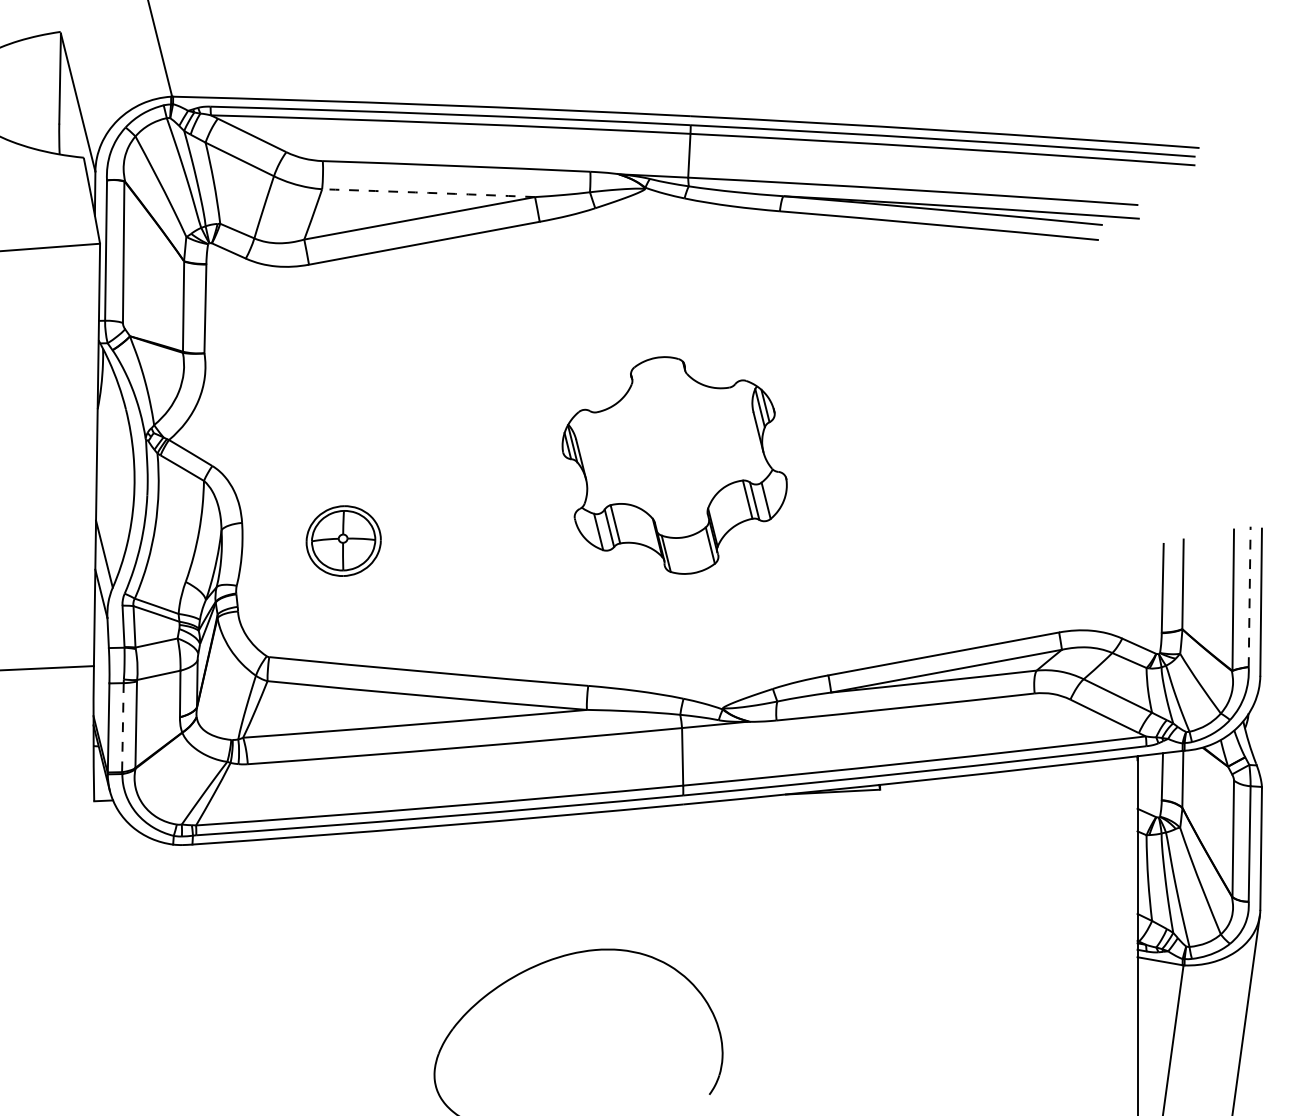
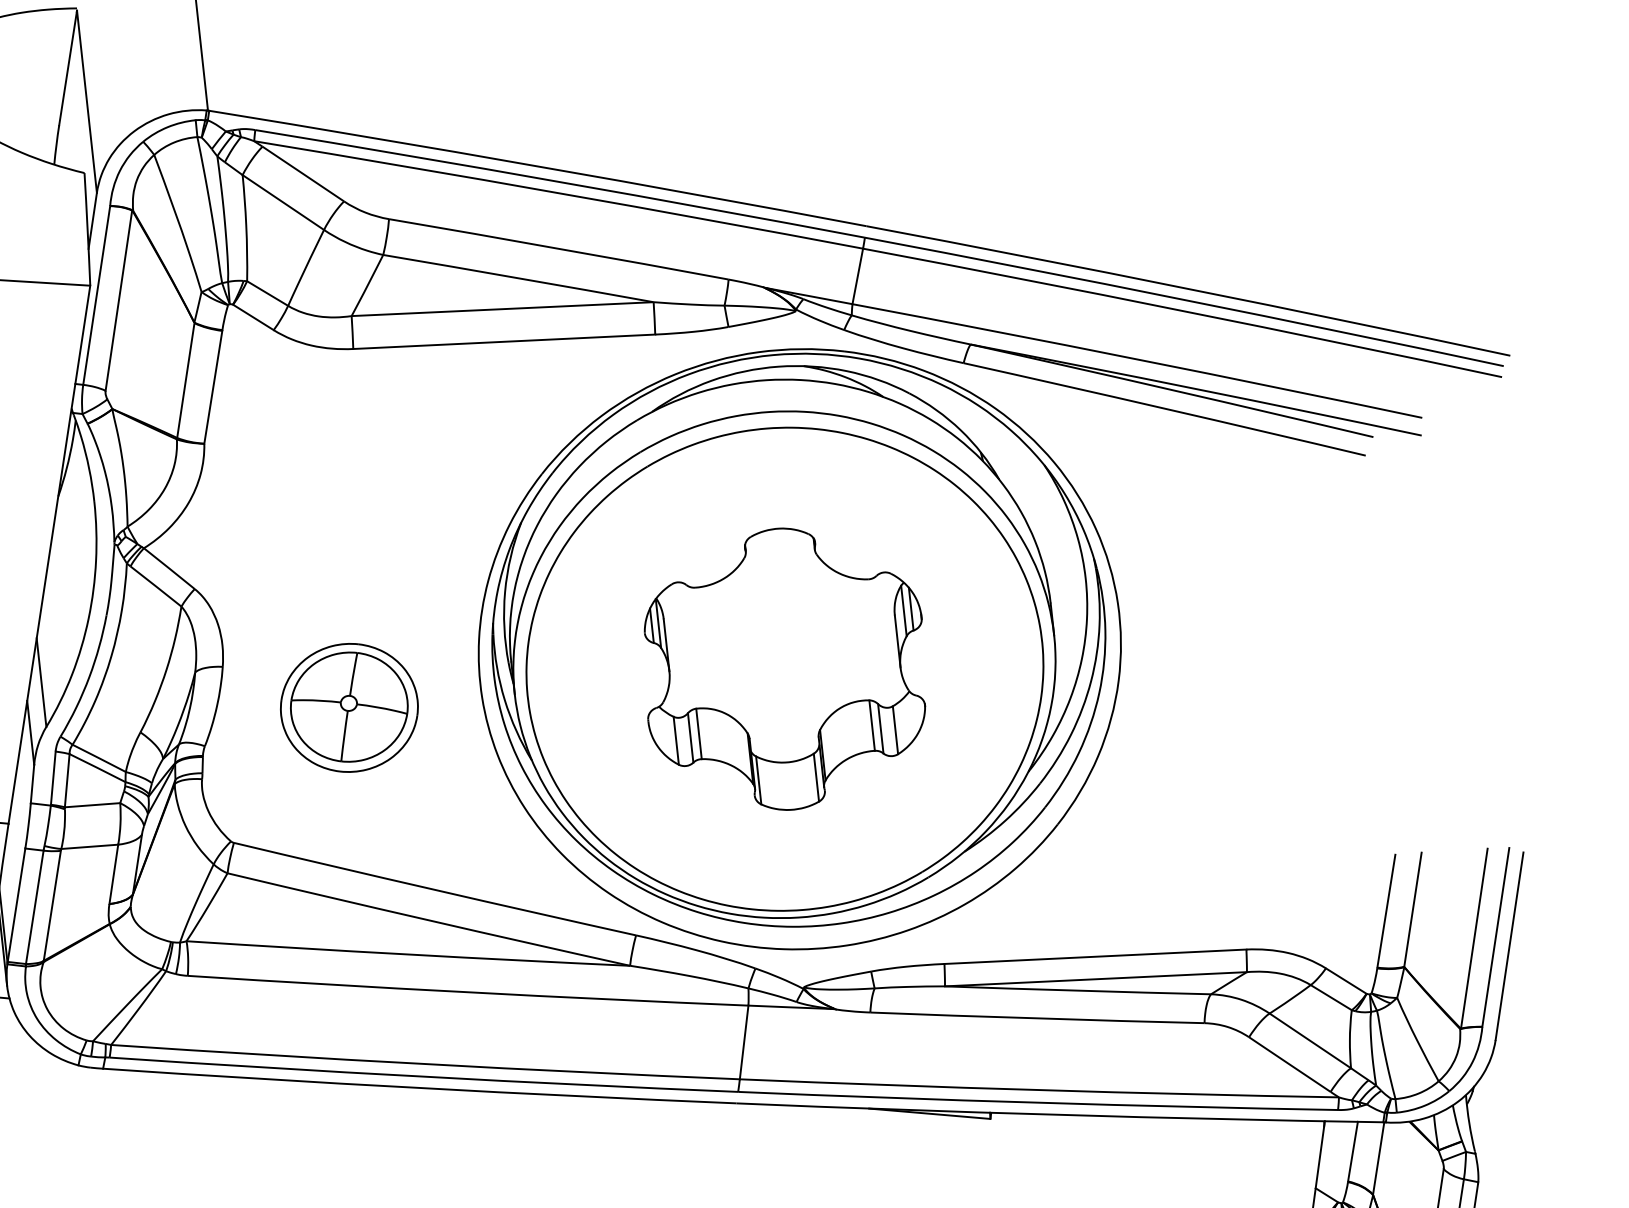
arc: (428, 192) -> (518, 277), dashed -> solid
part: (683, 448) -> (799, 649), added
part: (343, 540) -> (349, 707), size x1.43
line: (1249, 596) -> (1495, 936), dashed -> solid
line: (122, 727) -> (34, 907), dashed -> solid

